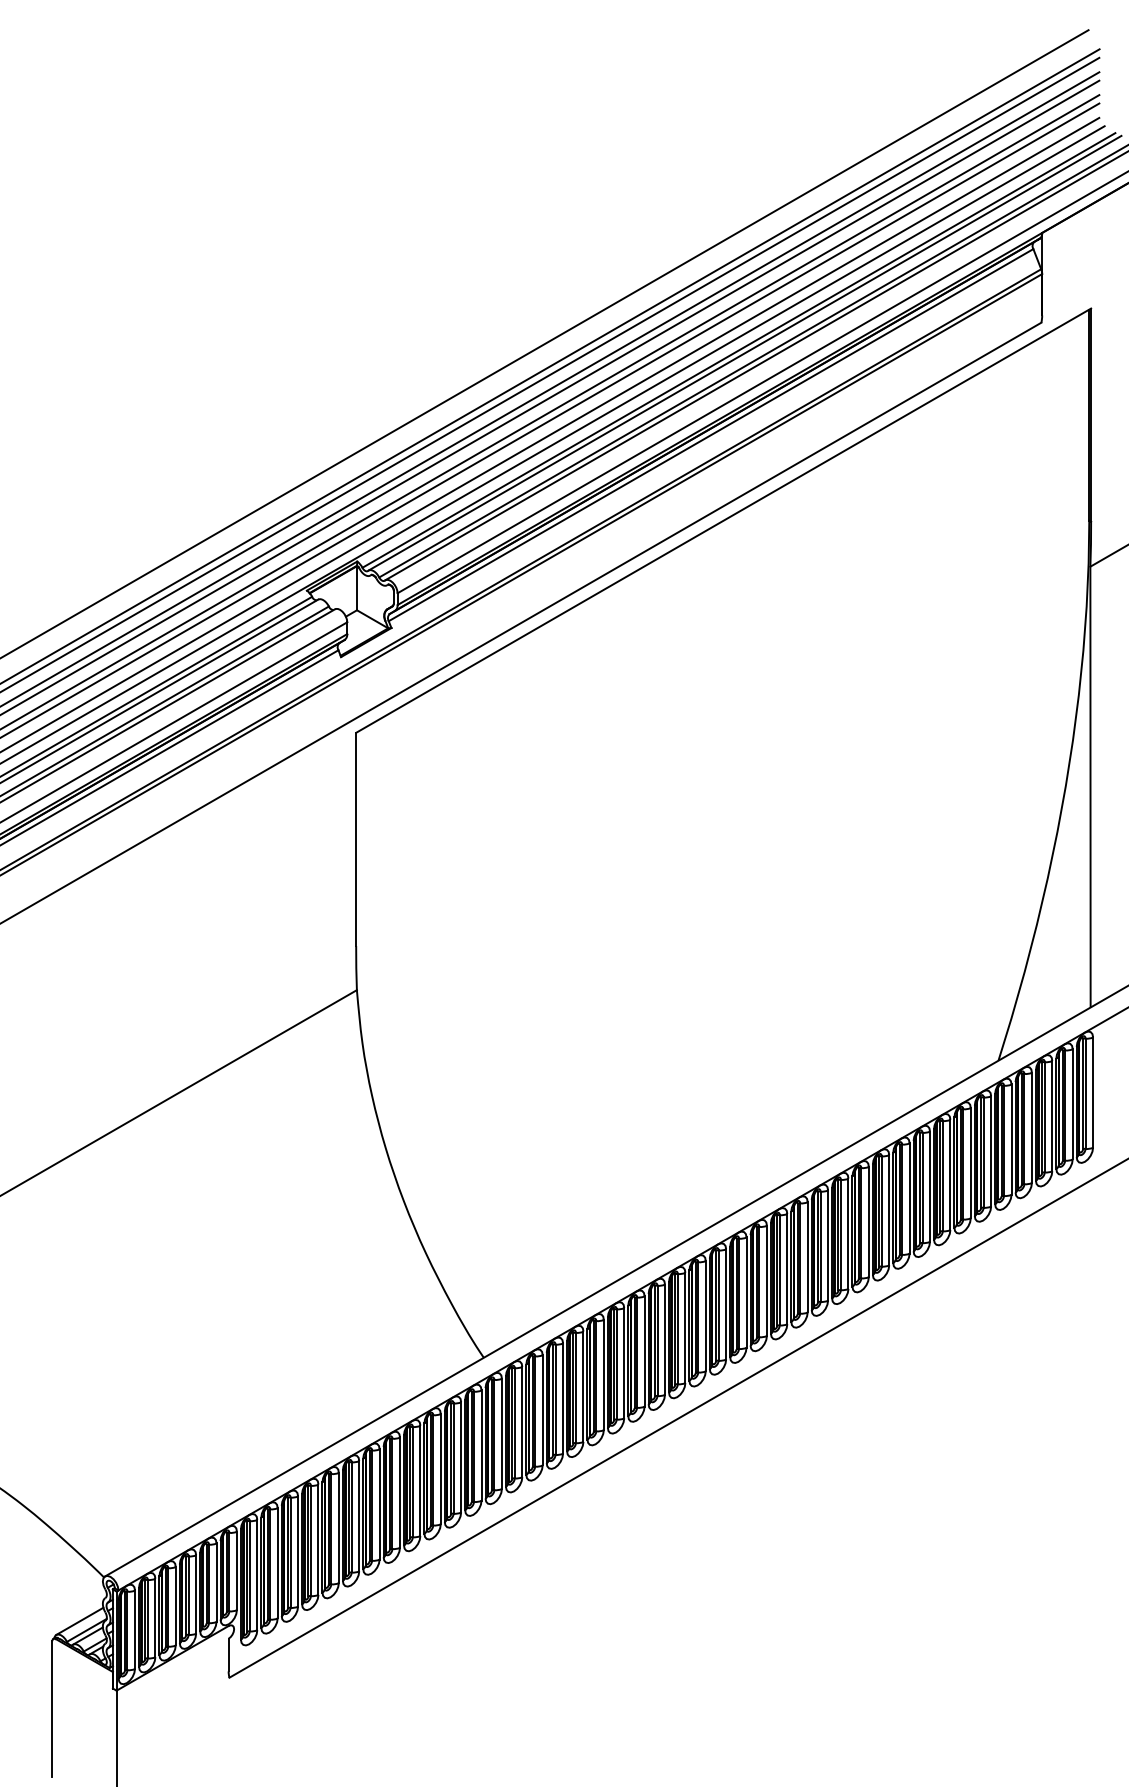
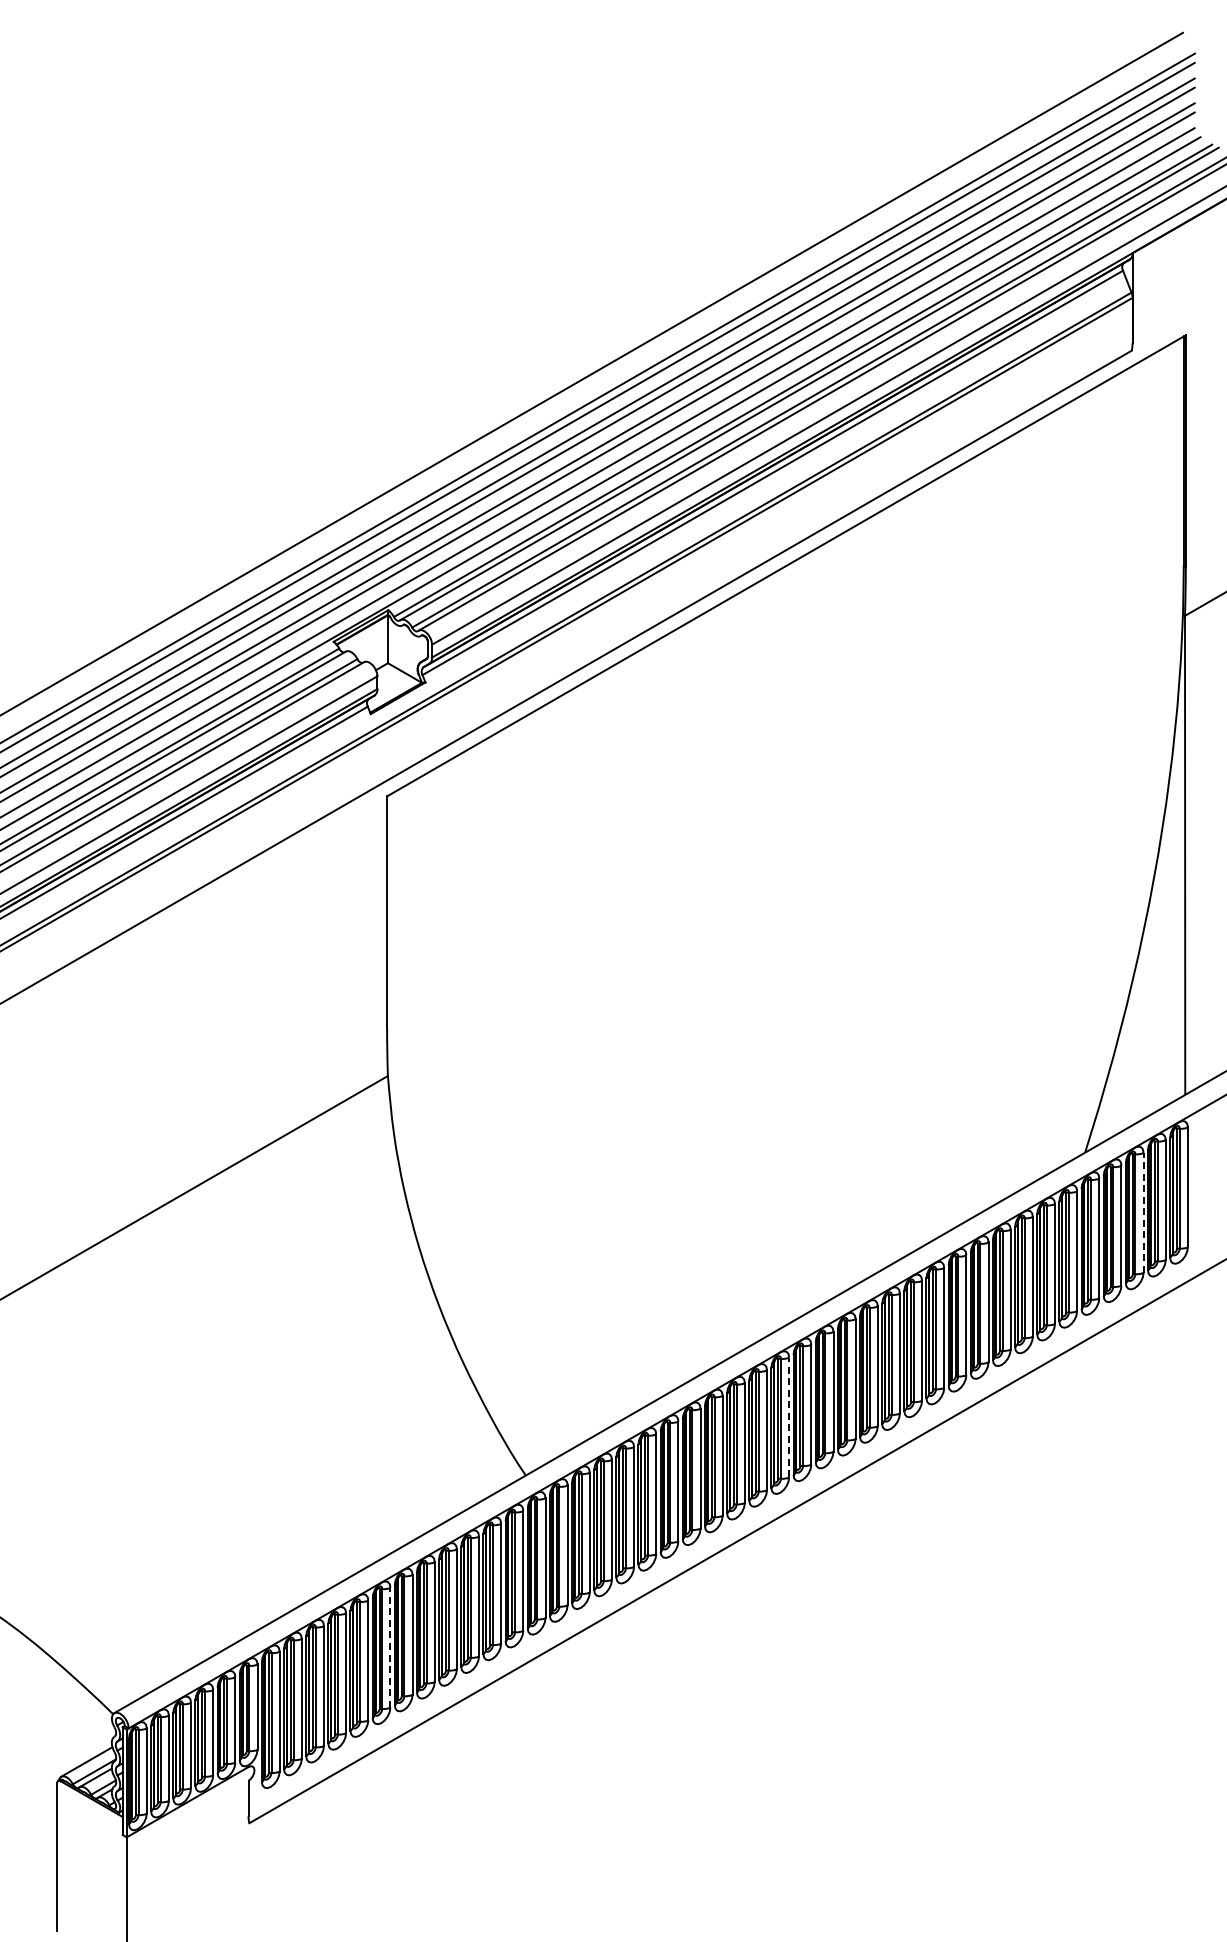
line: (1052, 1115) -> (1143, 1212), solid -> dashed
line: (726, 1304) -> (789, 1417), solid -> dashed
line: (359, 1516) -> (390, 1647), solid -> dashed

